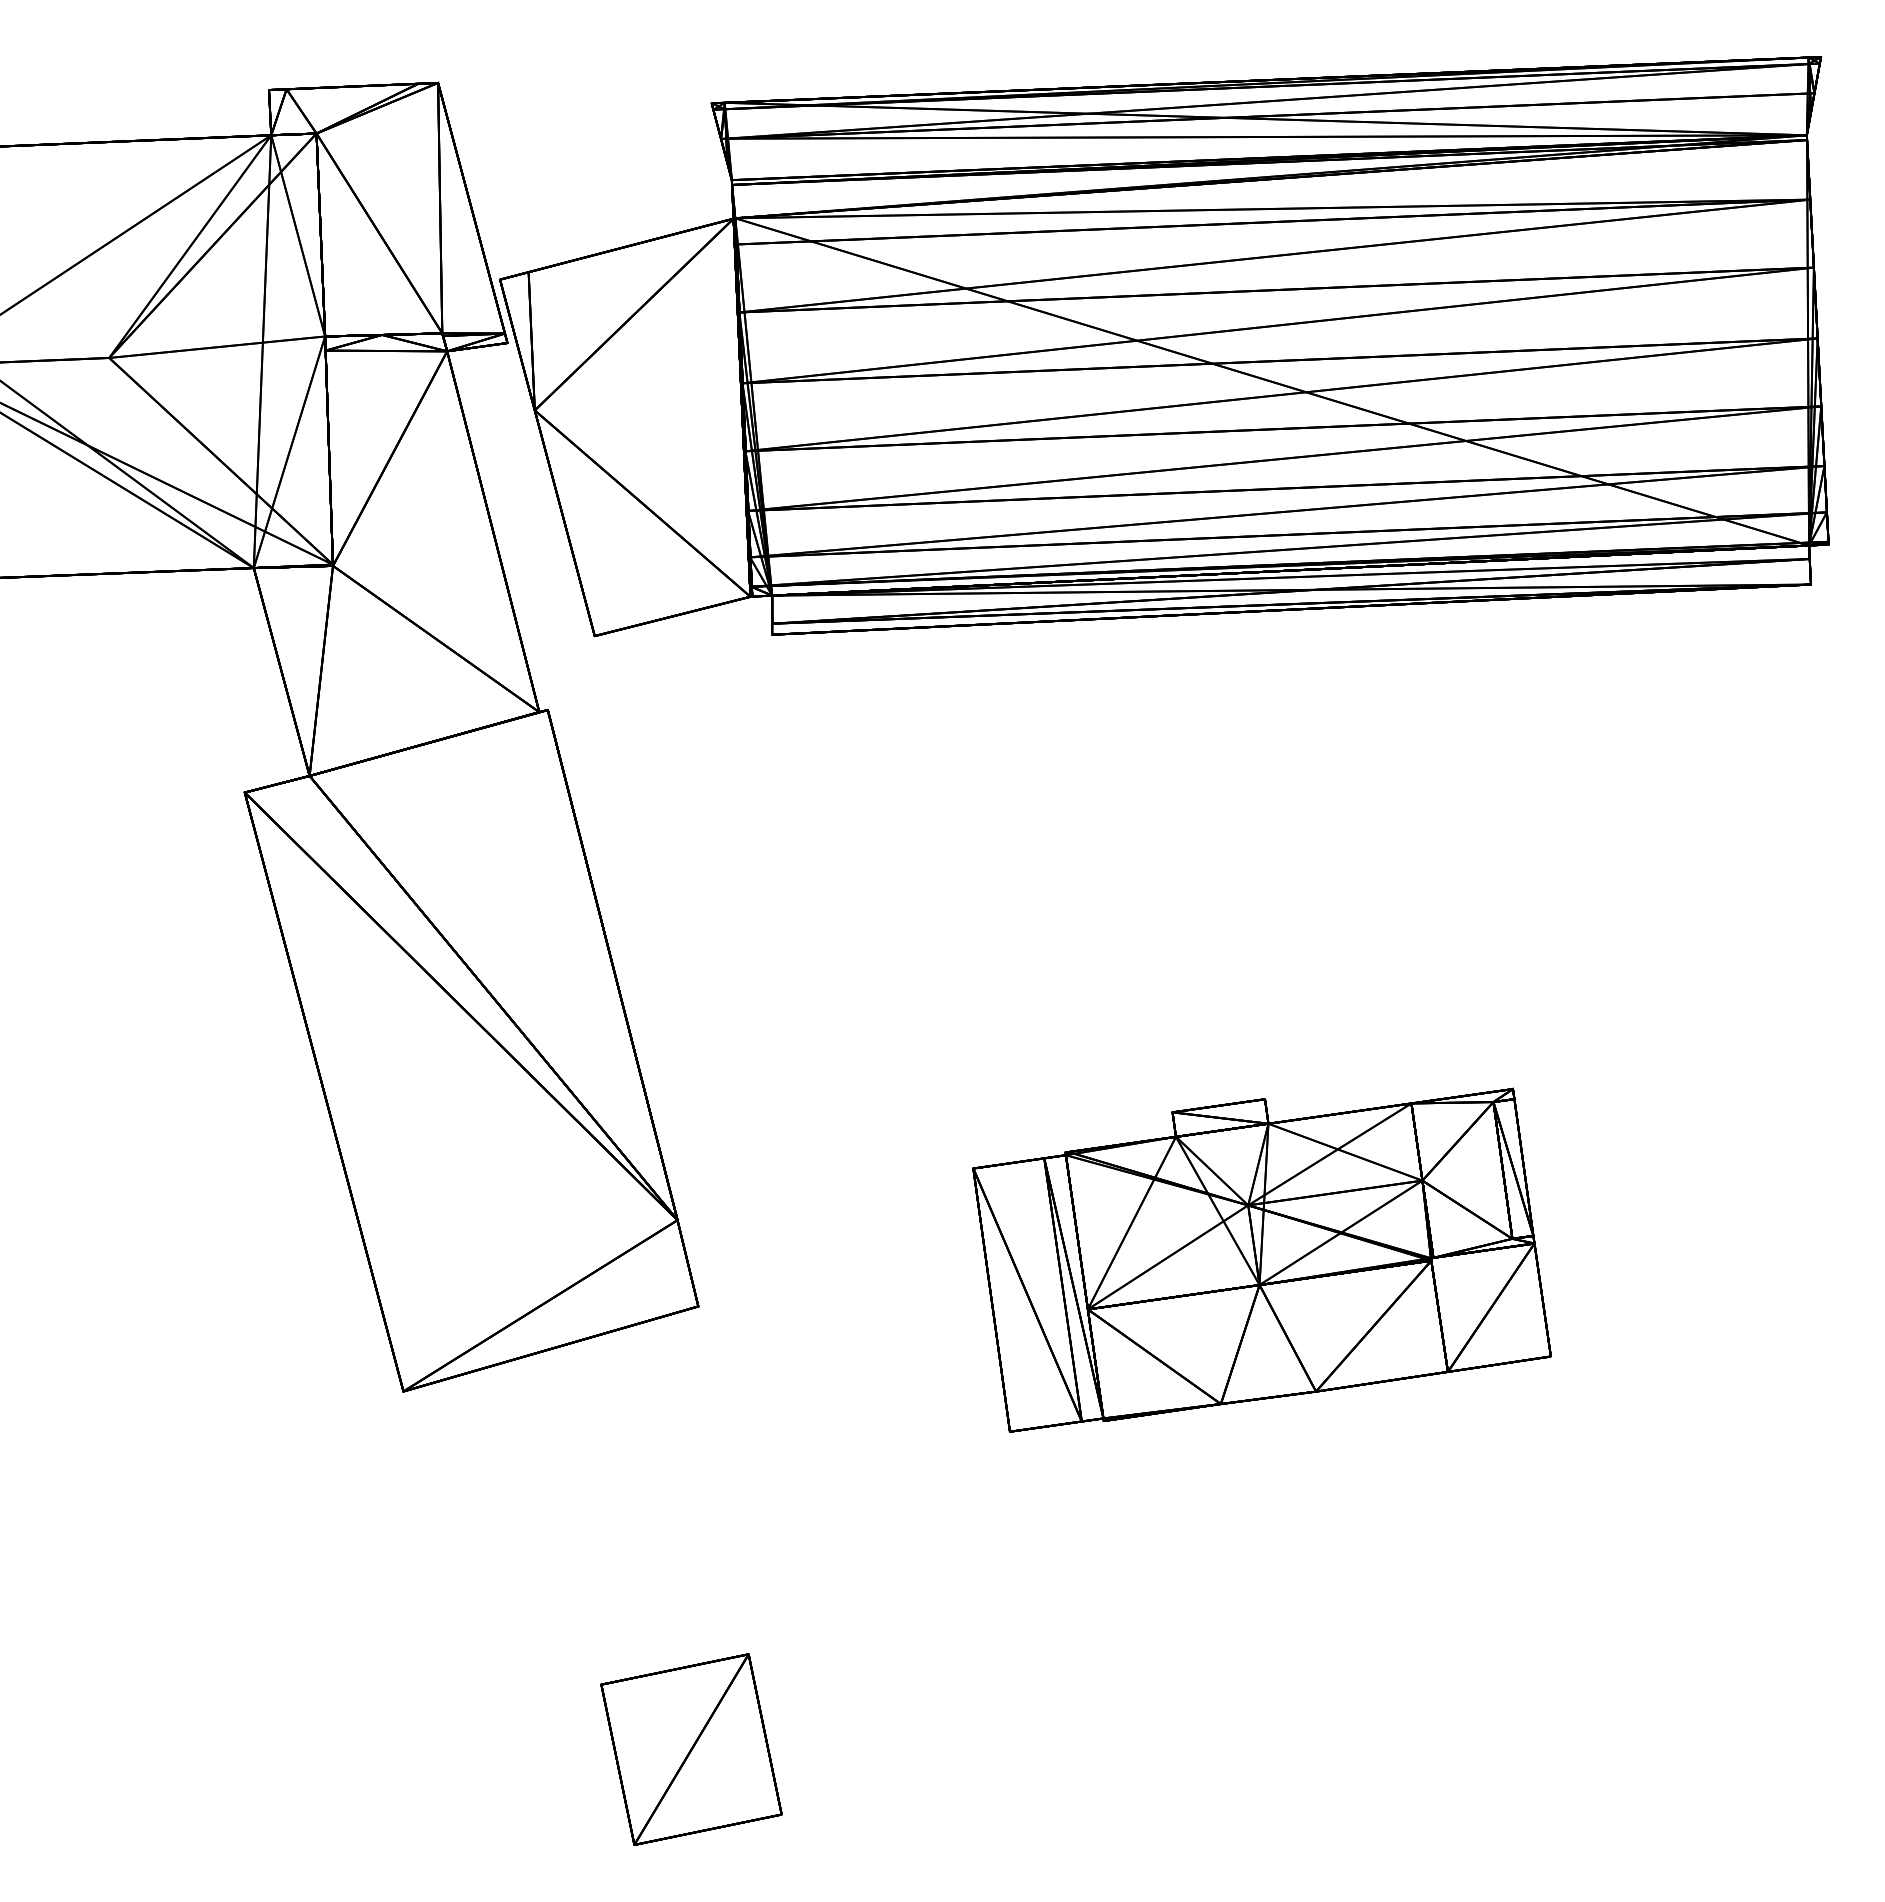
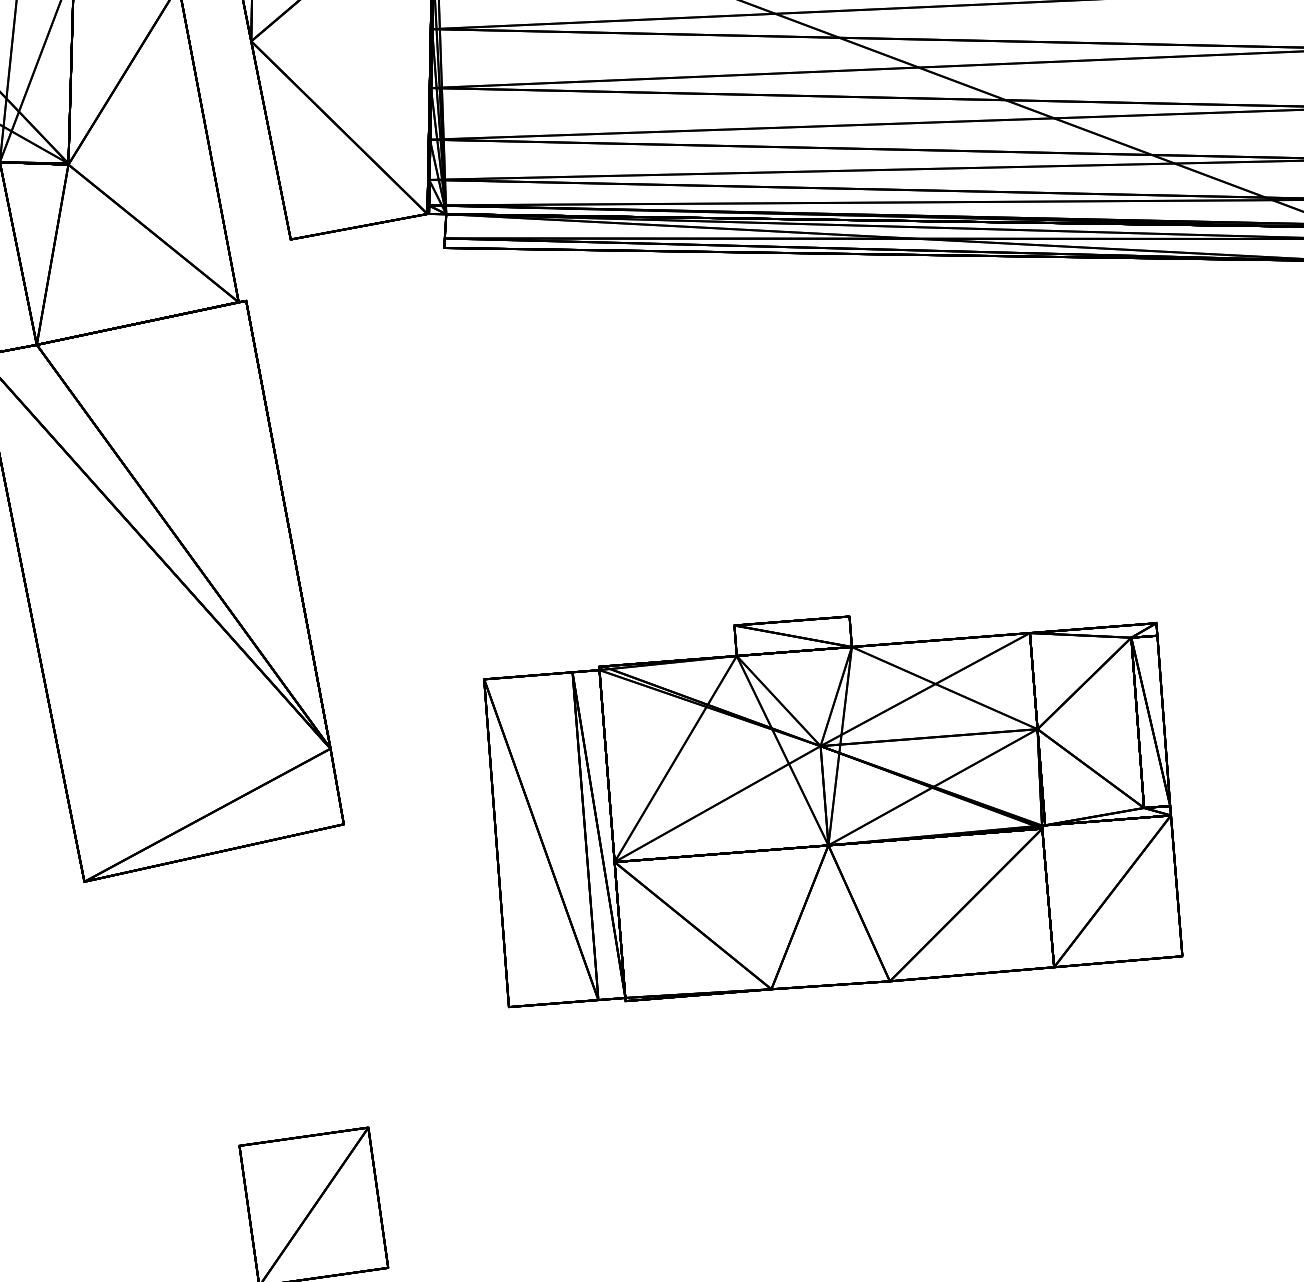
part: (1261, 1260) -> (832, 815), size x1.43

